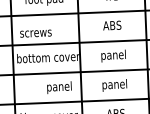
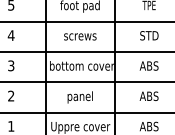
text: (111, 25) -> (148, 35), ABS -> STD
text: (36, 33) -> (80, 36), moved
text: (112, 56) -> (148, 67), panel -> ABS
text: (114, 85) -> (148, 97), panel -> ABS
text: (58, 87) -> (79, 97), moved

